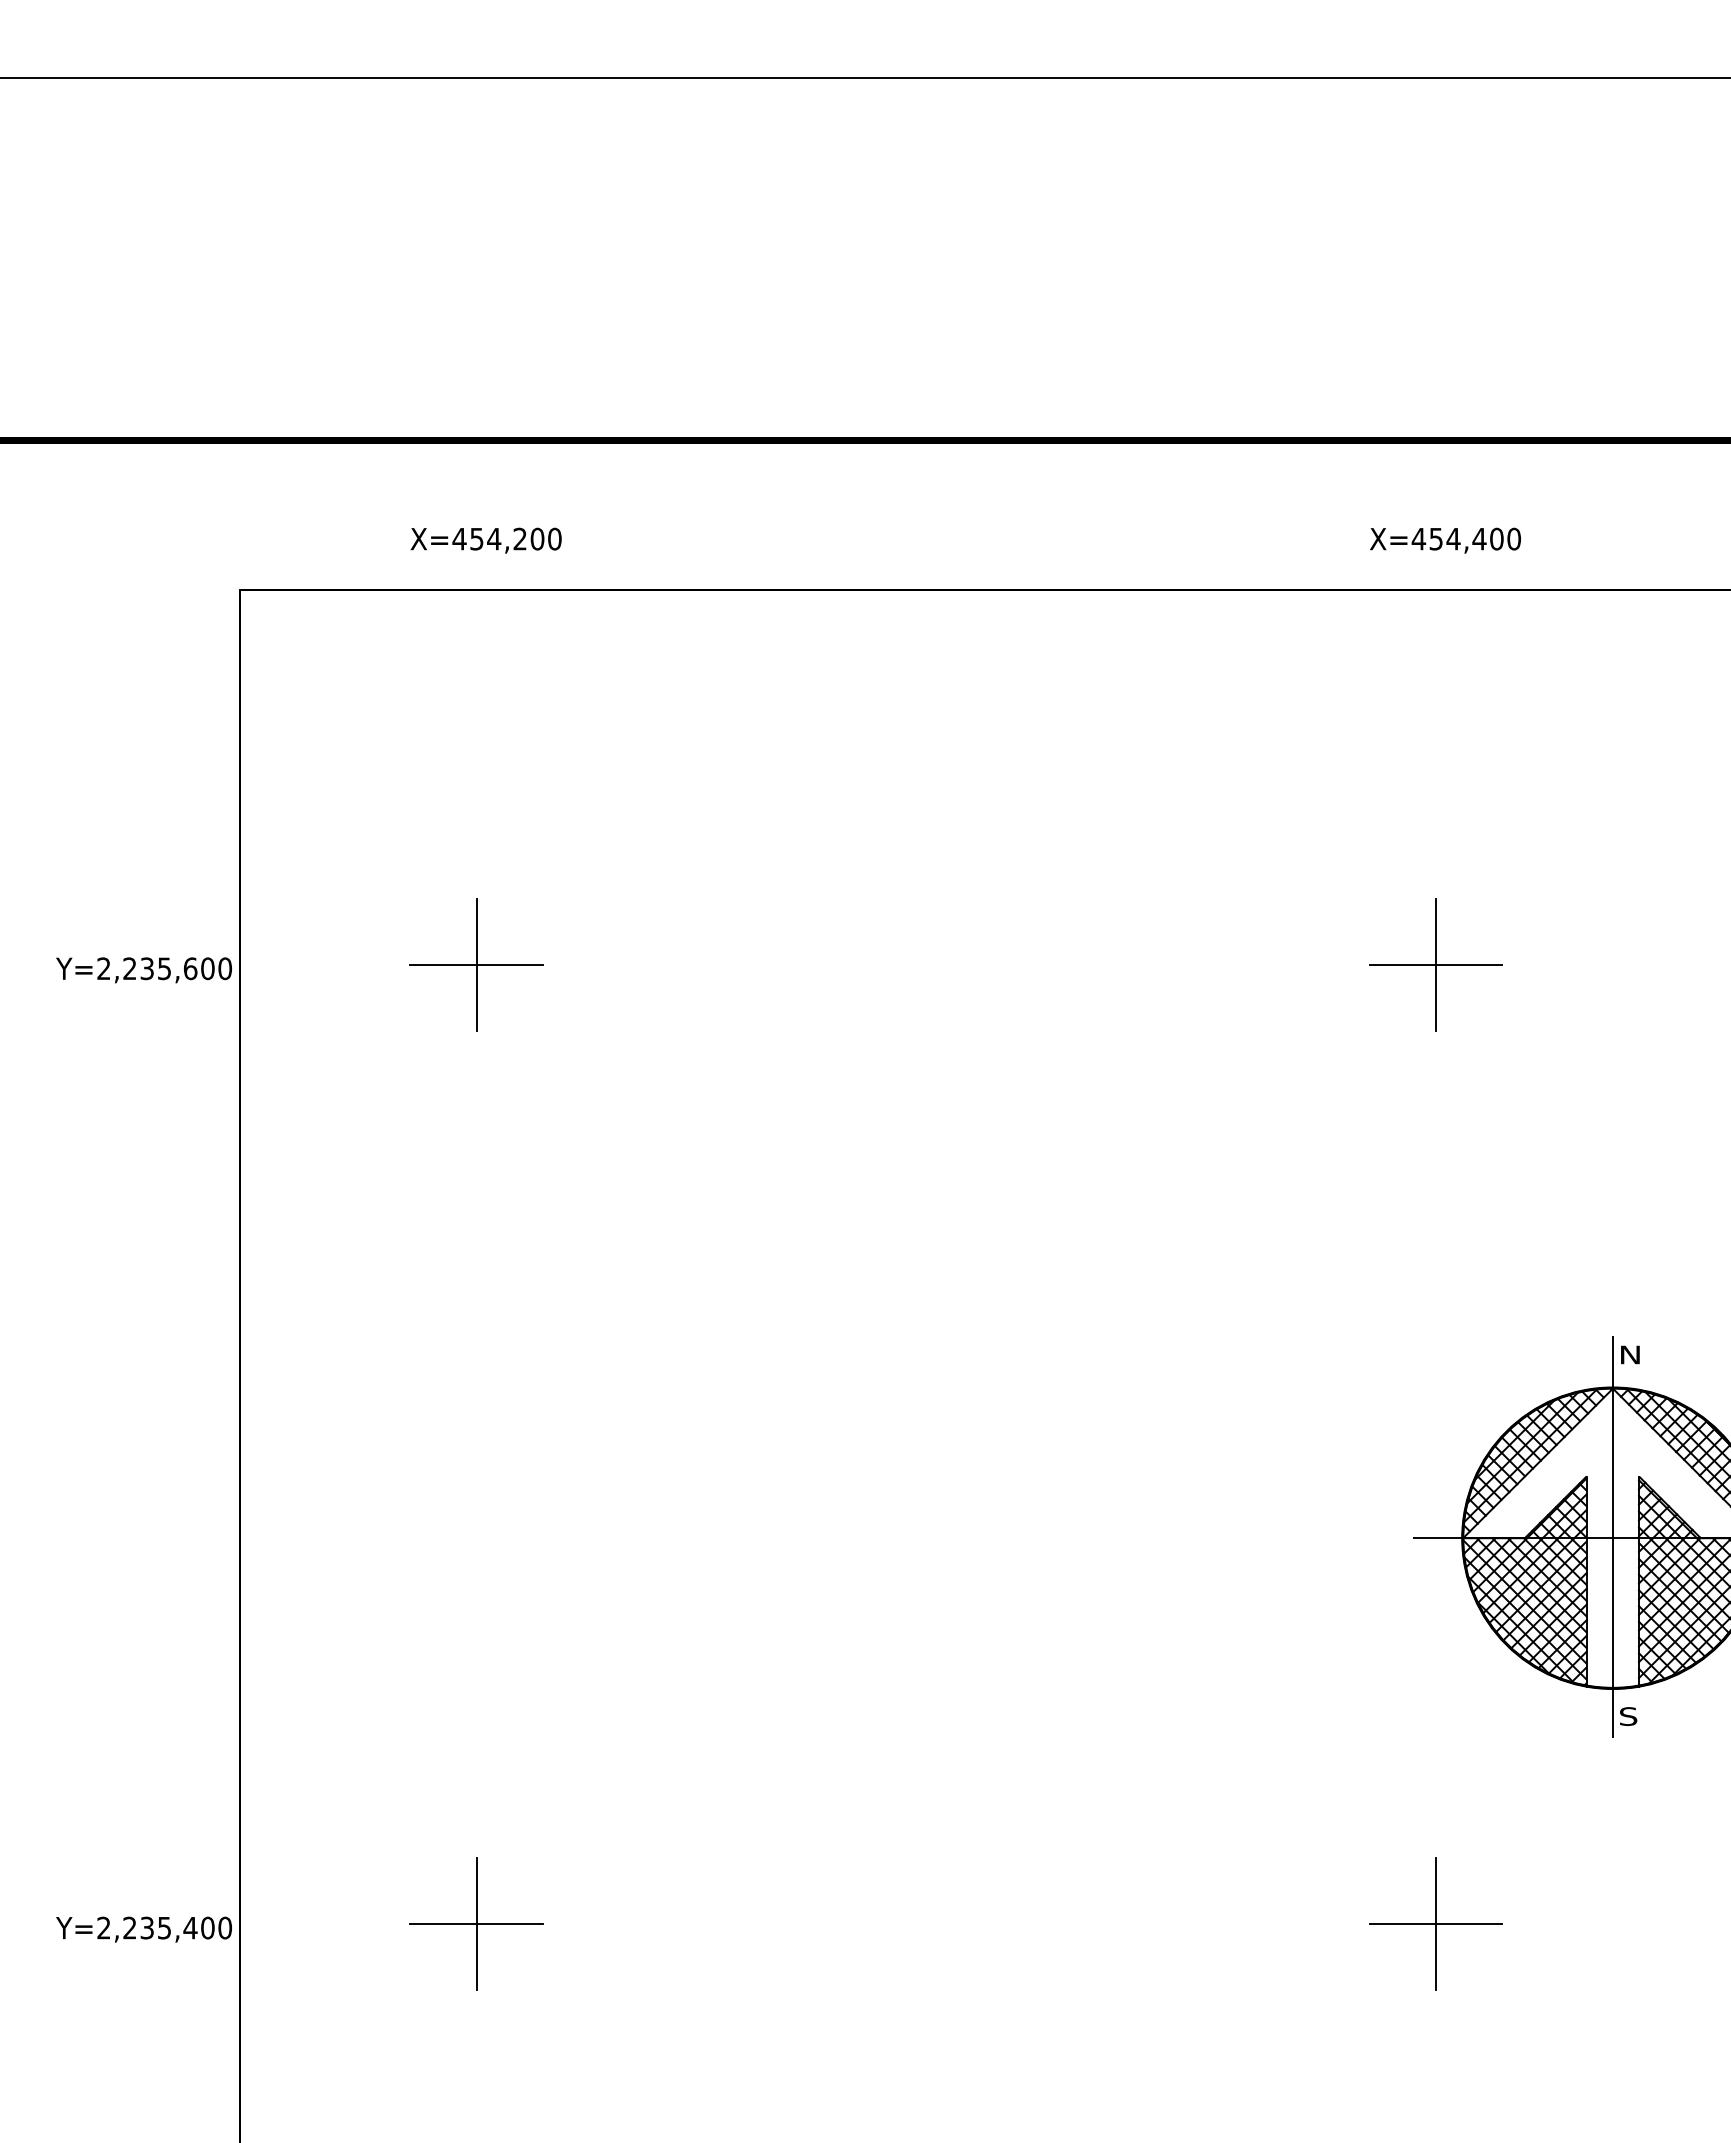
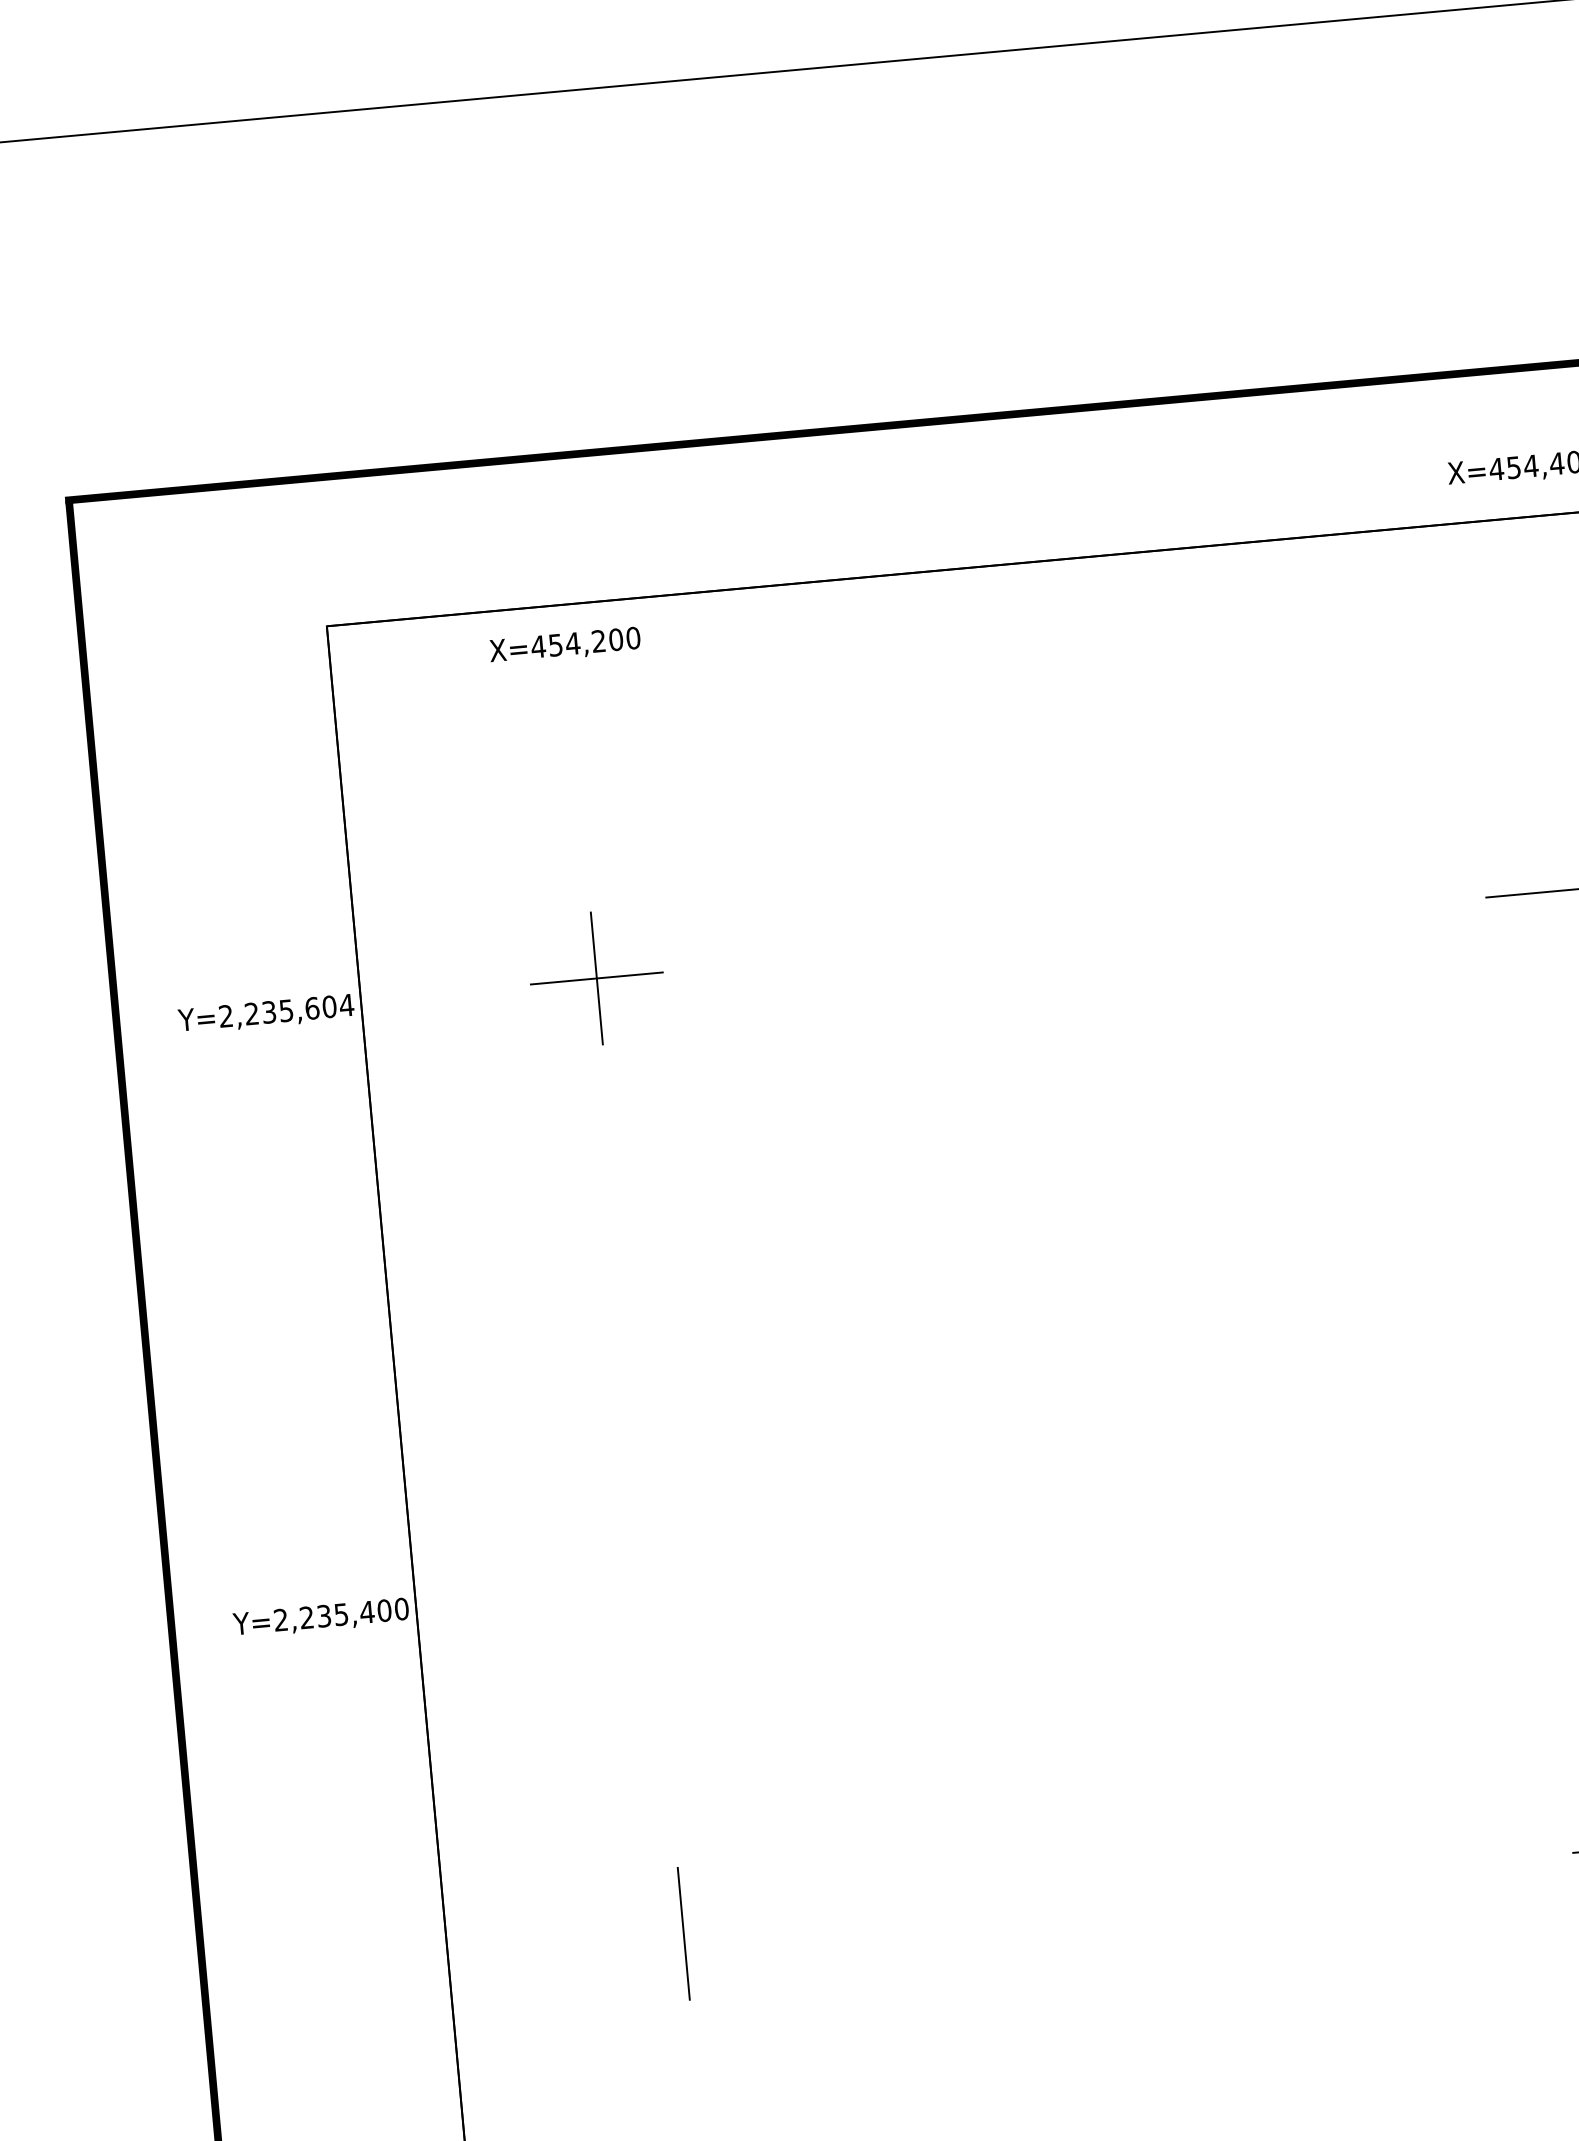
text: (485, 540) -> (564, 645), moved
line: (1435, 964) -> (1551, 891), removed
text: (225, 968) -> (347, 1005), Y=2,235,600 -> Y=2,235,604
line: (476, 1924) -> (683, 1934), removed
text: (143, 1929) -> (320, 1617), moved

